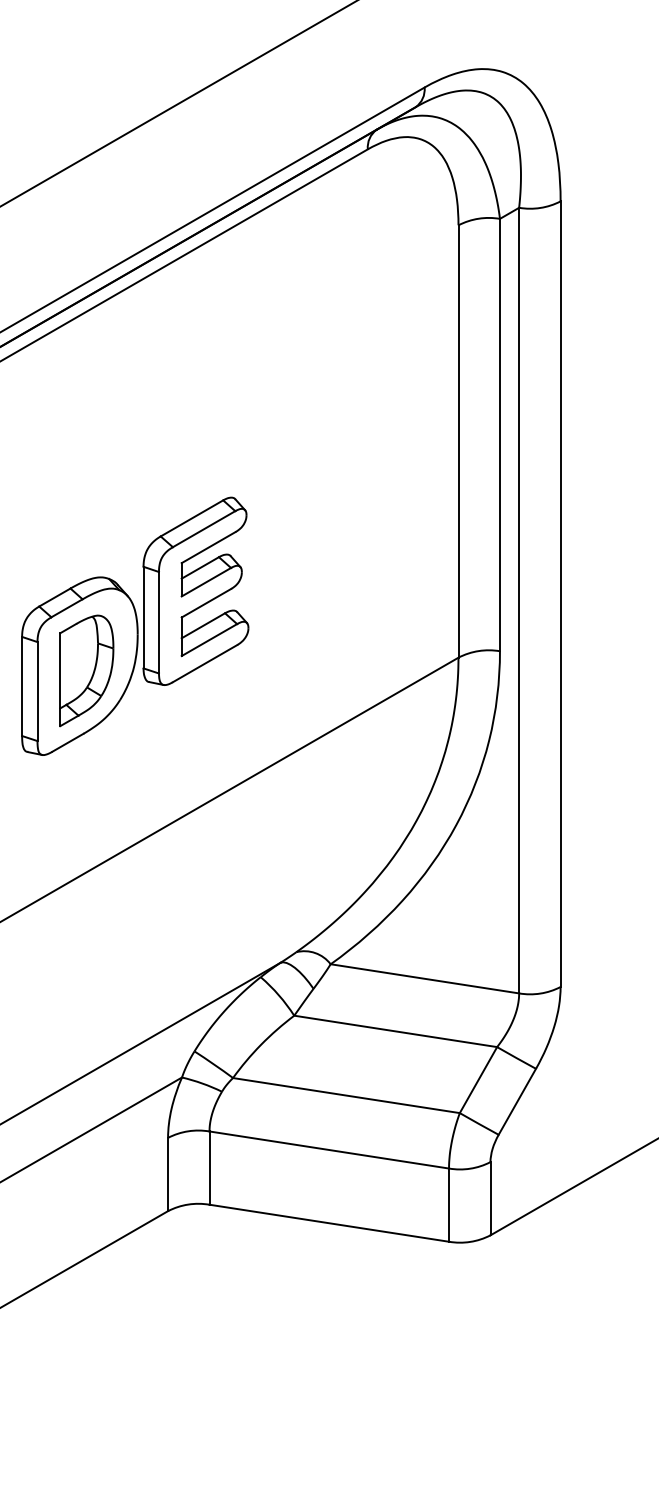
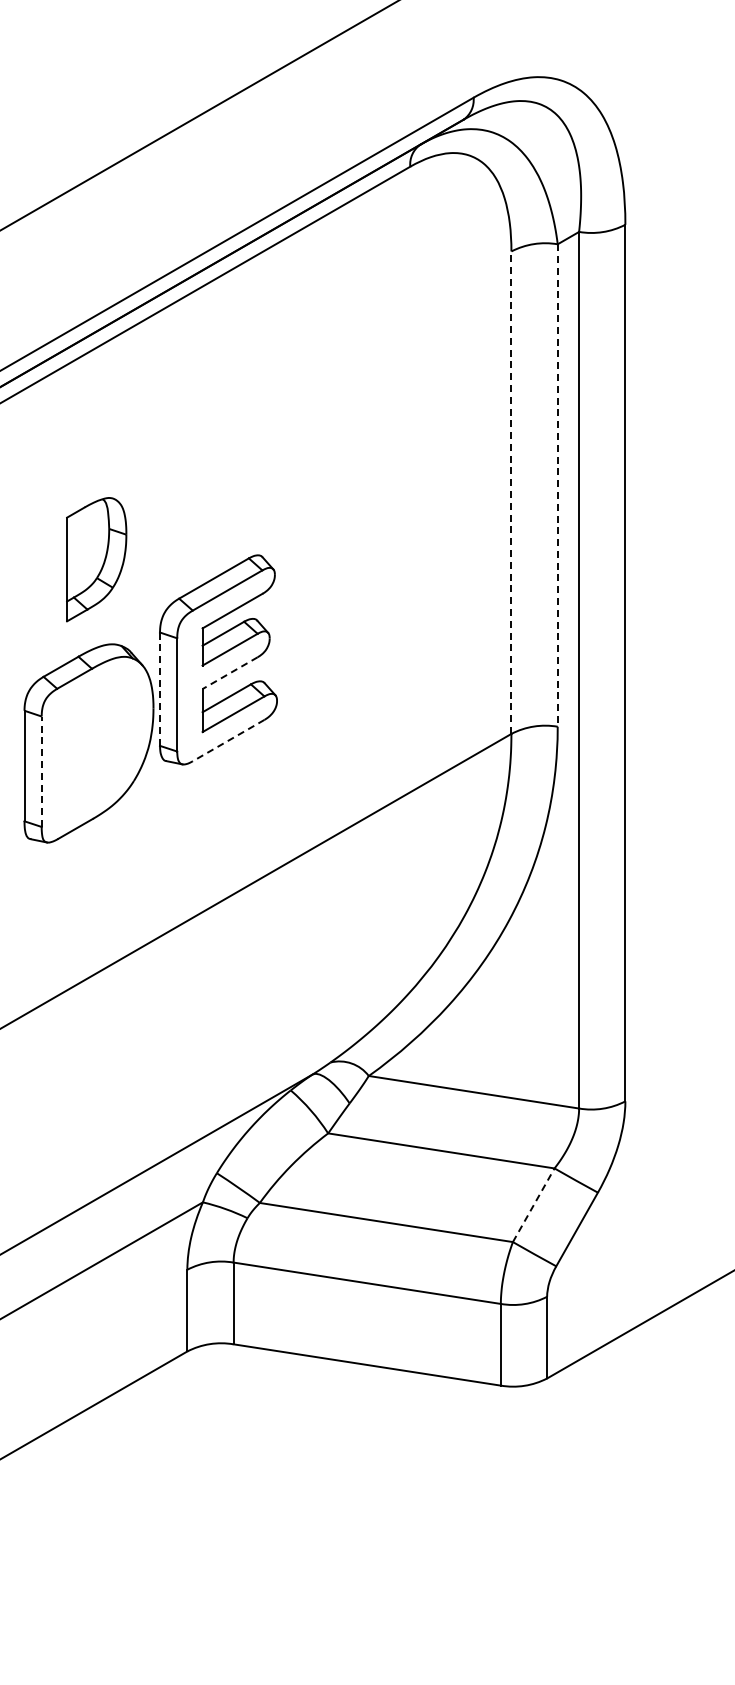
line: (499, 435) -> (557, 486), solid -> dashed
line: (458, 441) -> (511, 492), solid -> dashed
line: (206, 603) -> (230, 673), solid -> dashed
line: (143, 617) -> (160, 689), solid -> dashed
line: (204, 663) -> (228, 740), solid -> dashed
part: (86, 670) -> (96, 559), moved
line: (37, 691) -> (41, 771), solid -> dashed
line: (478, 1079) -> (533, 1204), solid -> dashed

